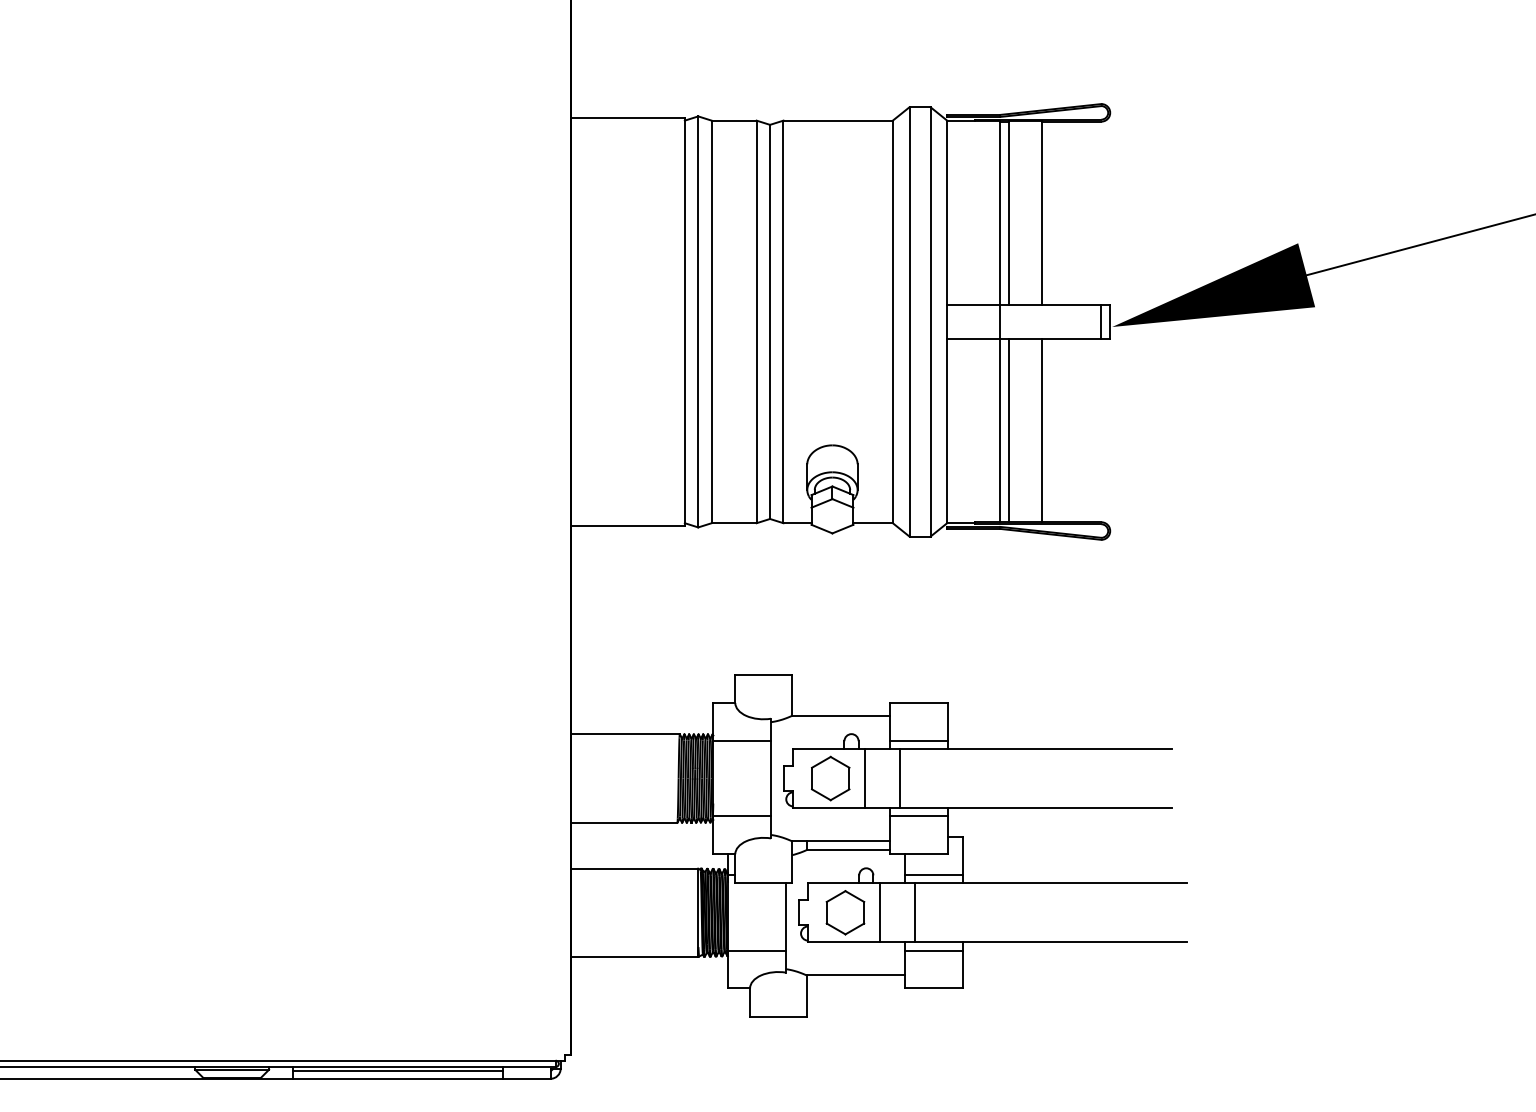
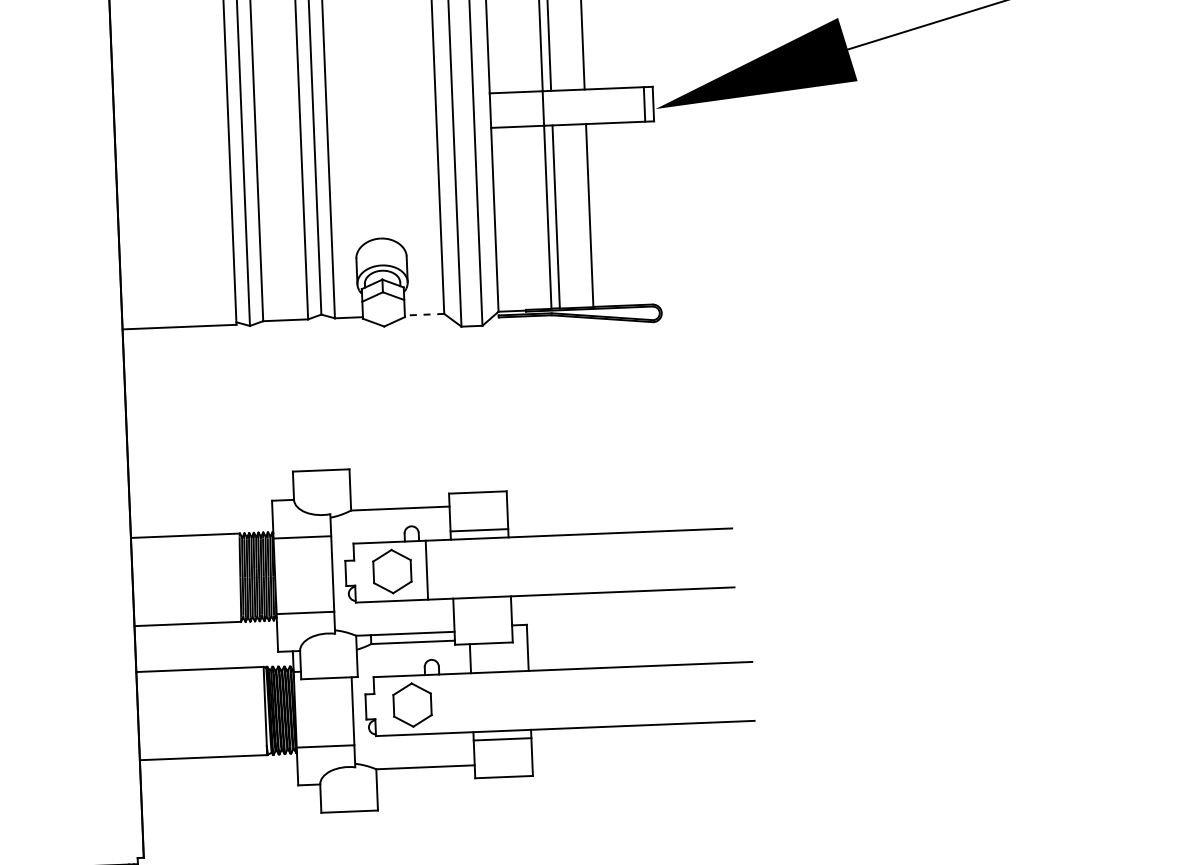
line: (873, 523) -> (424, 314), solid -> dashed
line: (900, 778) -> (462, 568), removed
line: (919, 816) -> (482, 605), removed
line: (933, 874) -> (498, 663), removed
line: (880, 912) -> (447, 703), removed
line: (915, 912) -> (482, 702), removed

